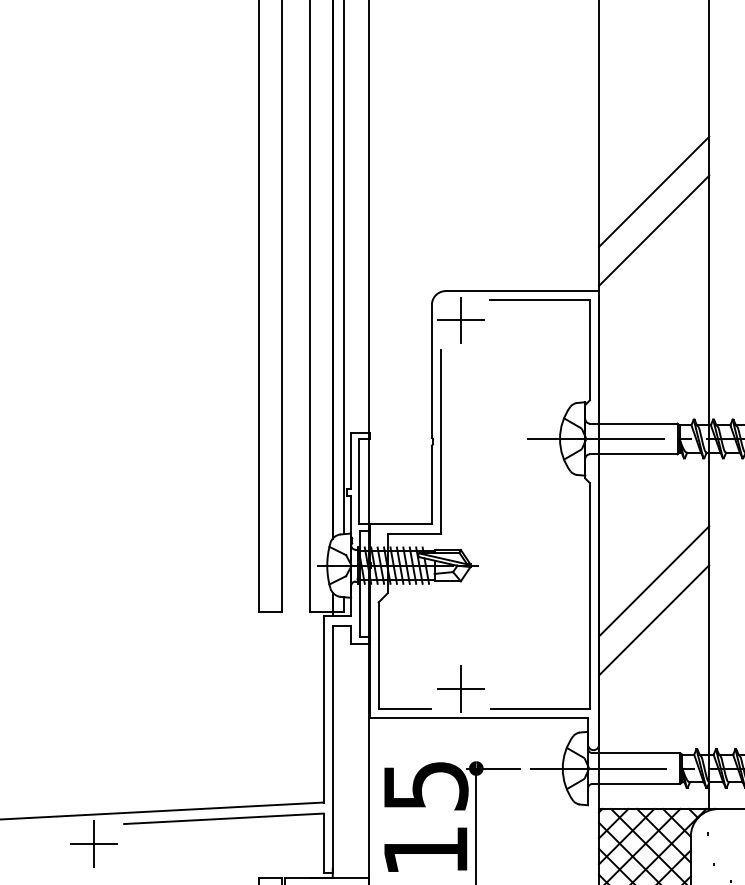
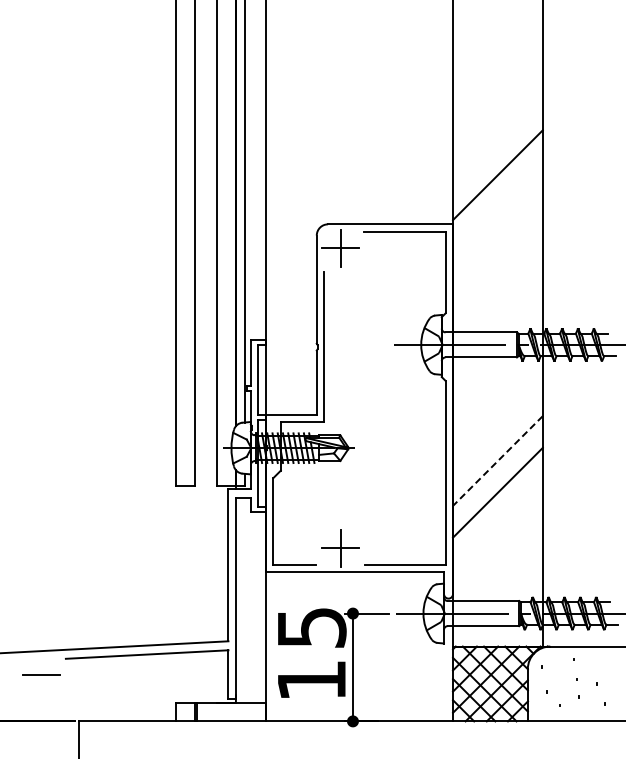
line: (653, 191) -> (497, 143), removed
line: (653, 582) -> (497, 461), solid -> dashed
line: (94, 843) -> (41, 674), removed

